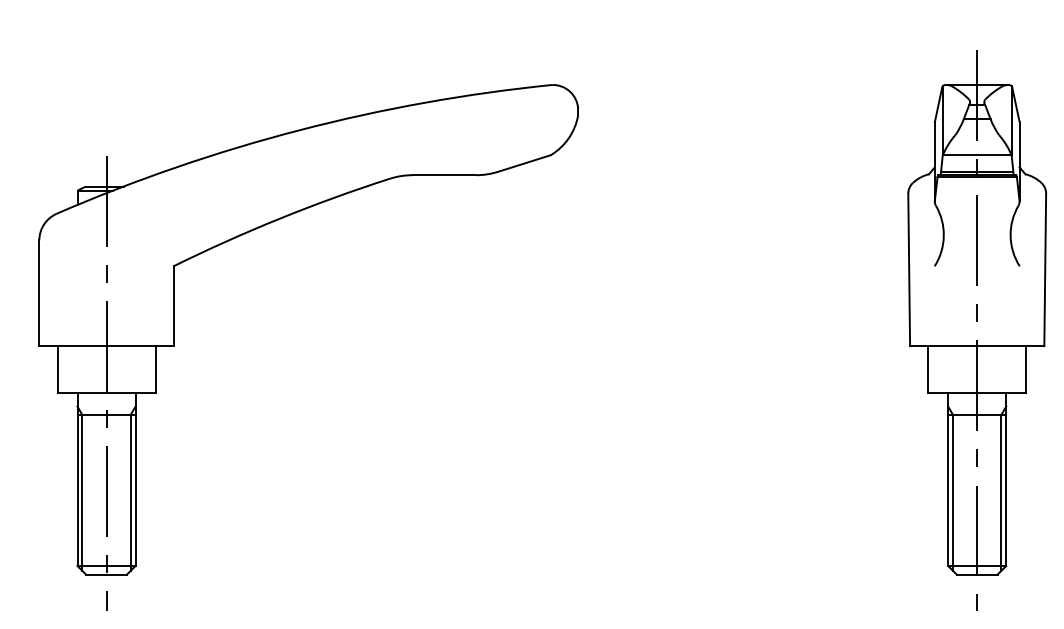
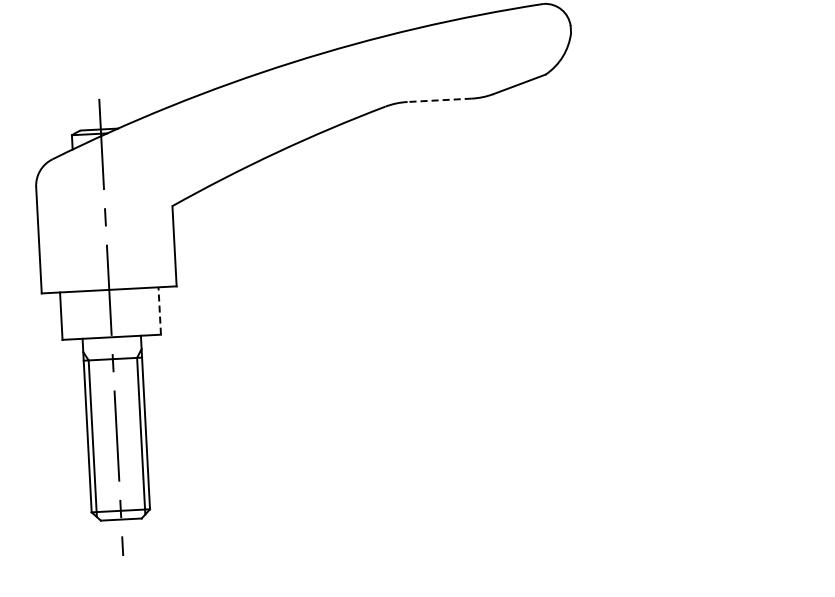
line: (444, 175) -> (439, 100), solid -> dashed
line: (155, 369) -> (159, 310), solid -> dashed

